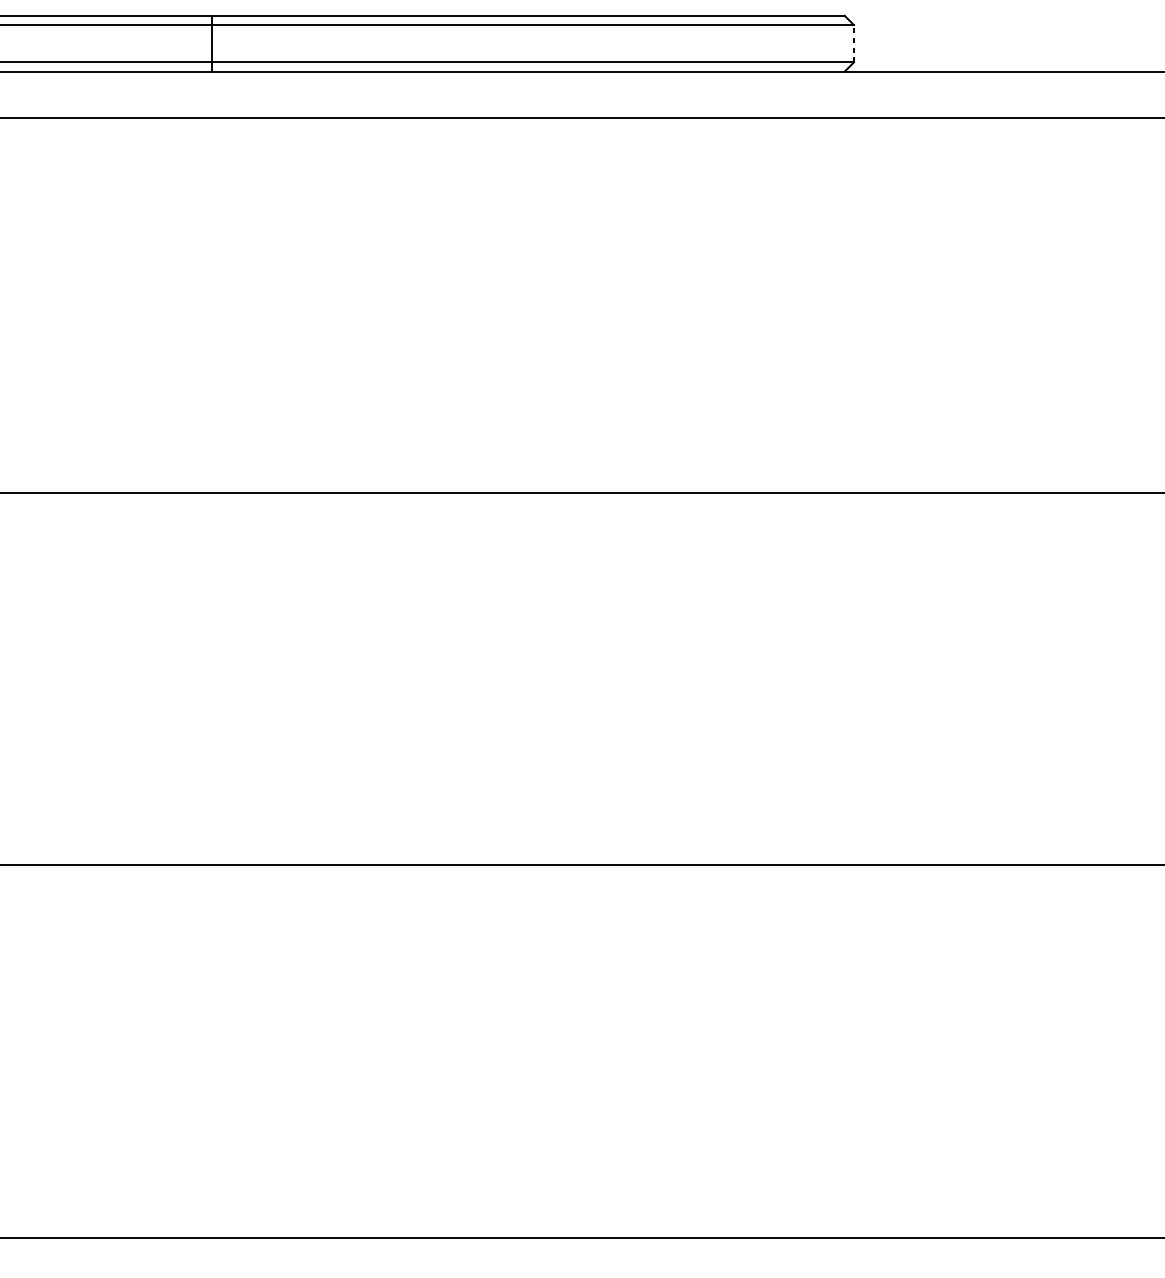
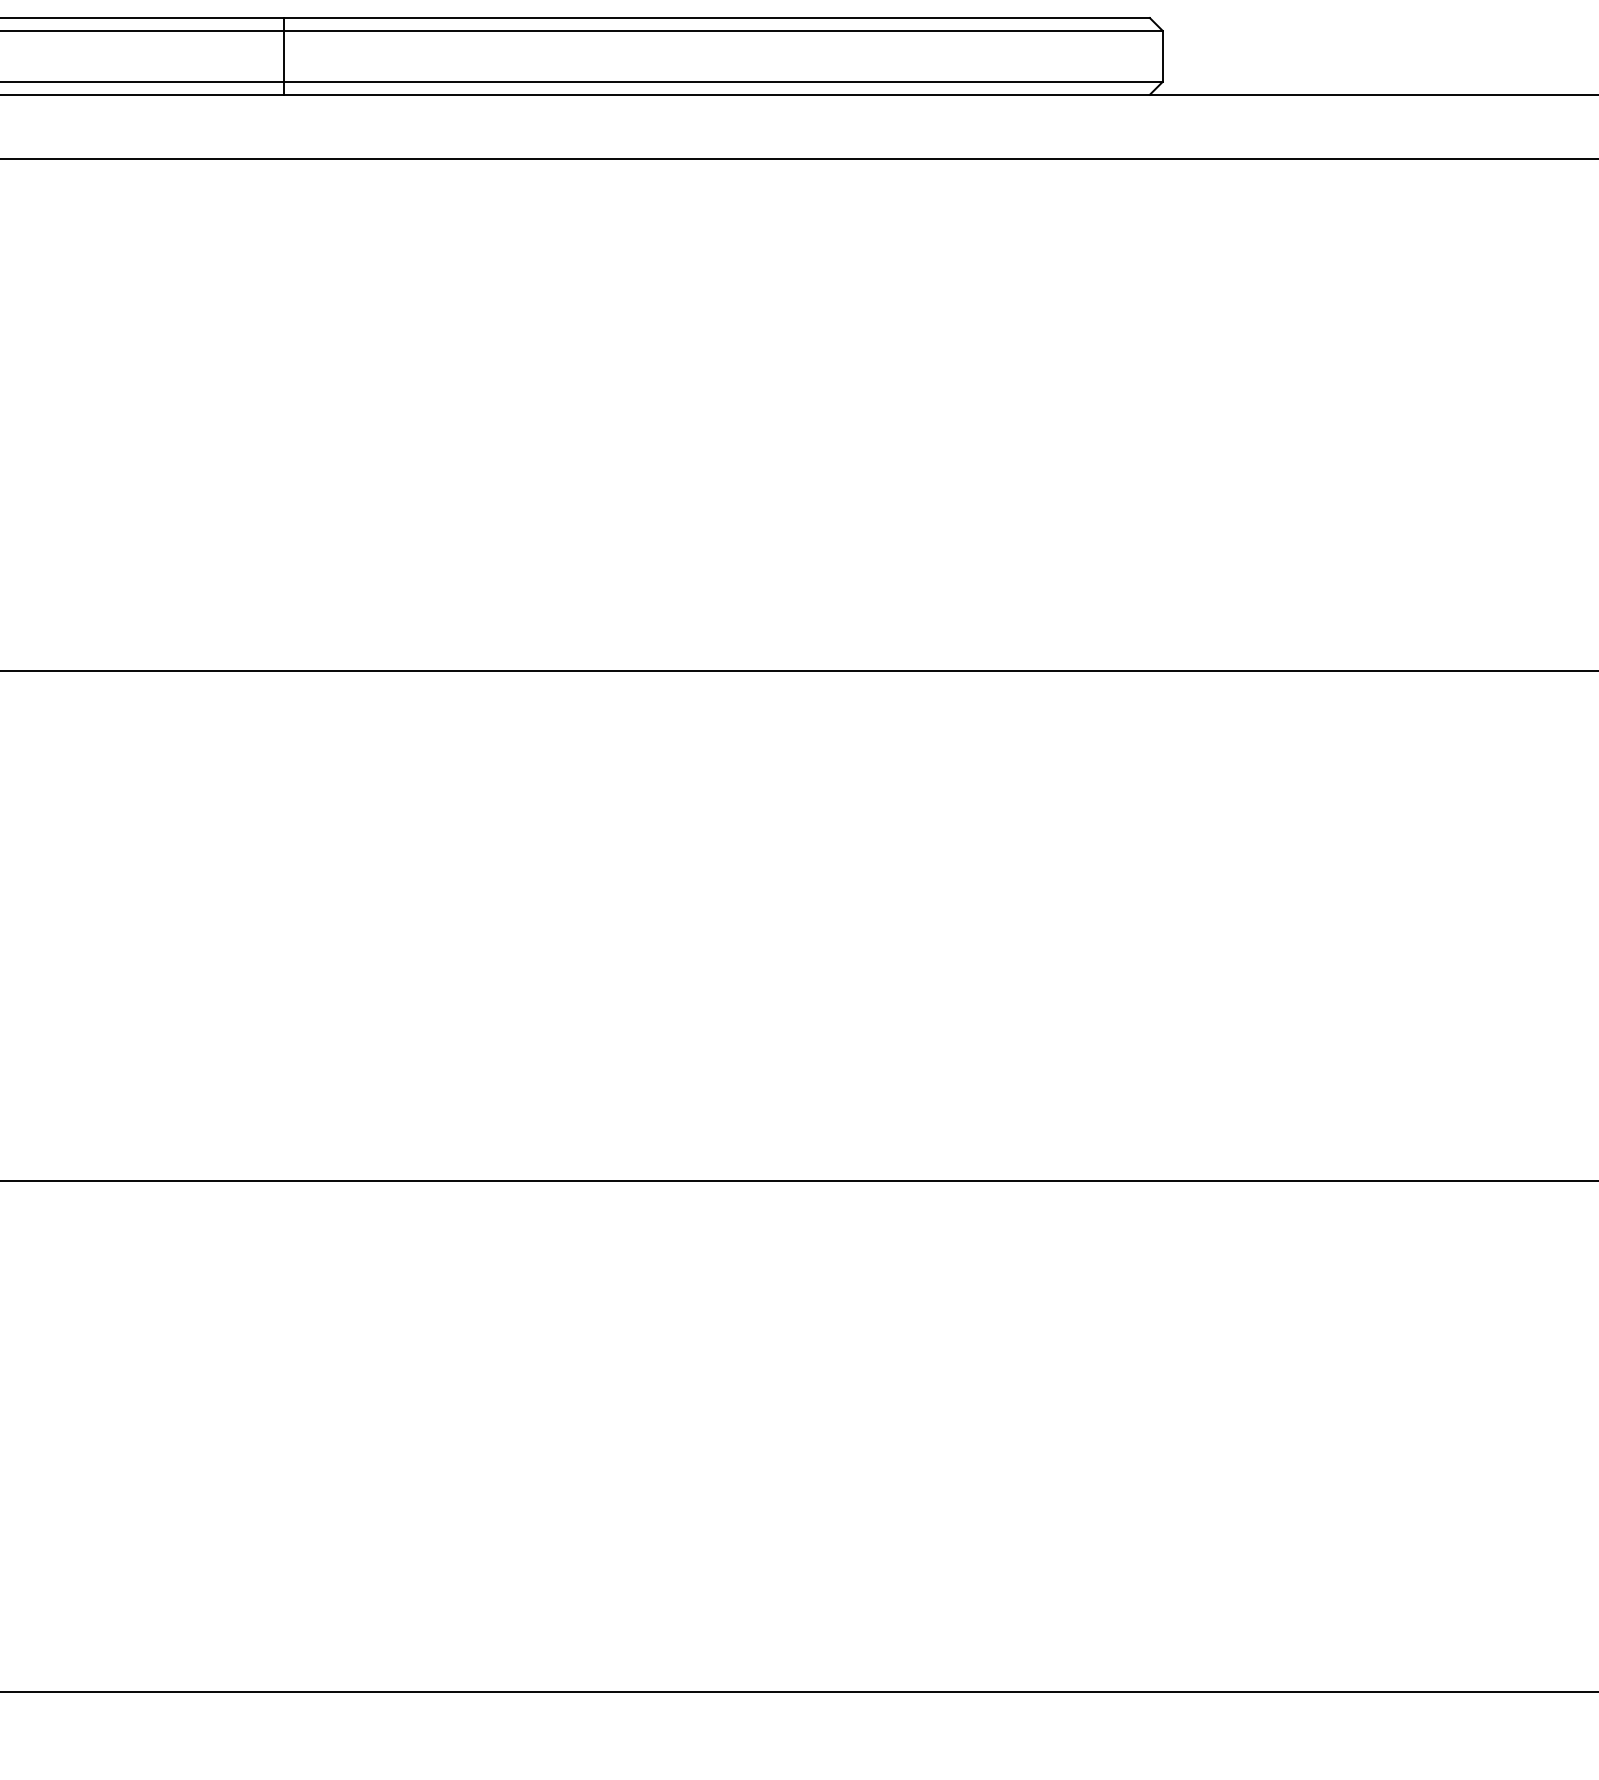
line: (853, 43) -> (1162, 56), dashed -> solid

